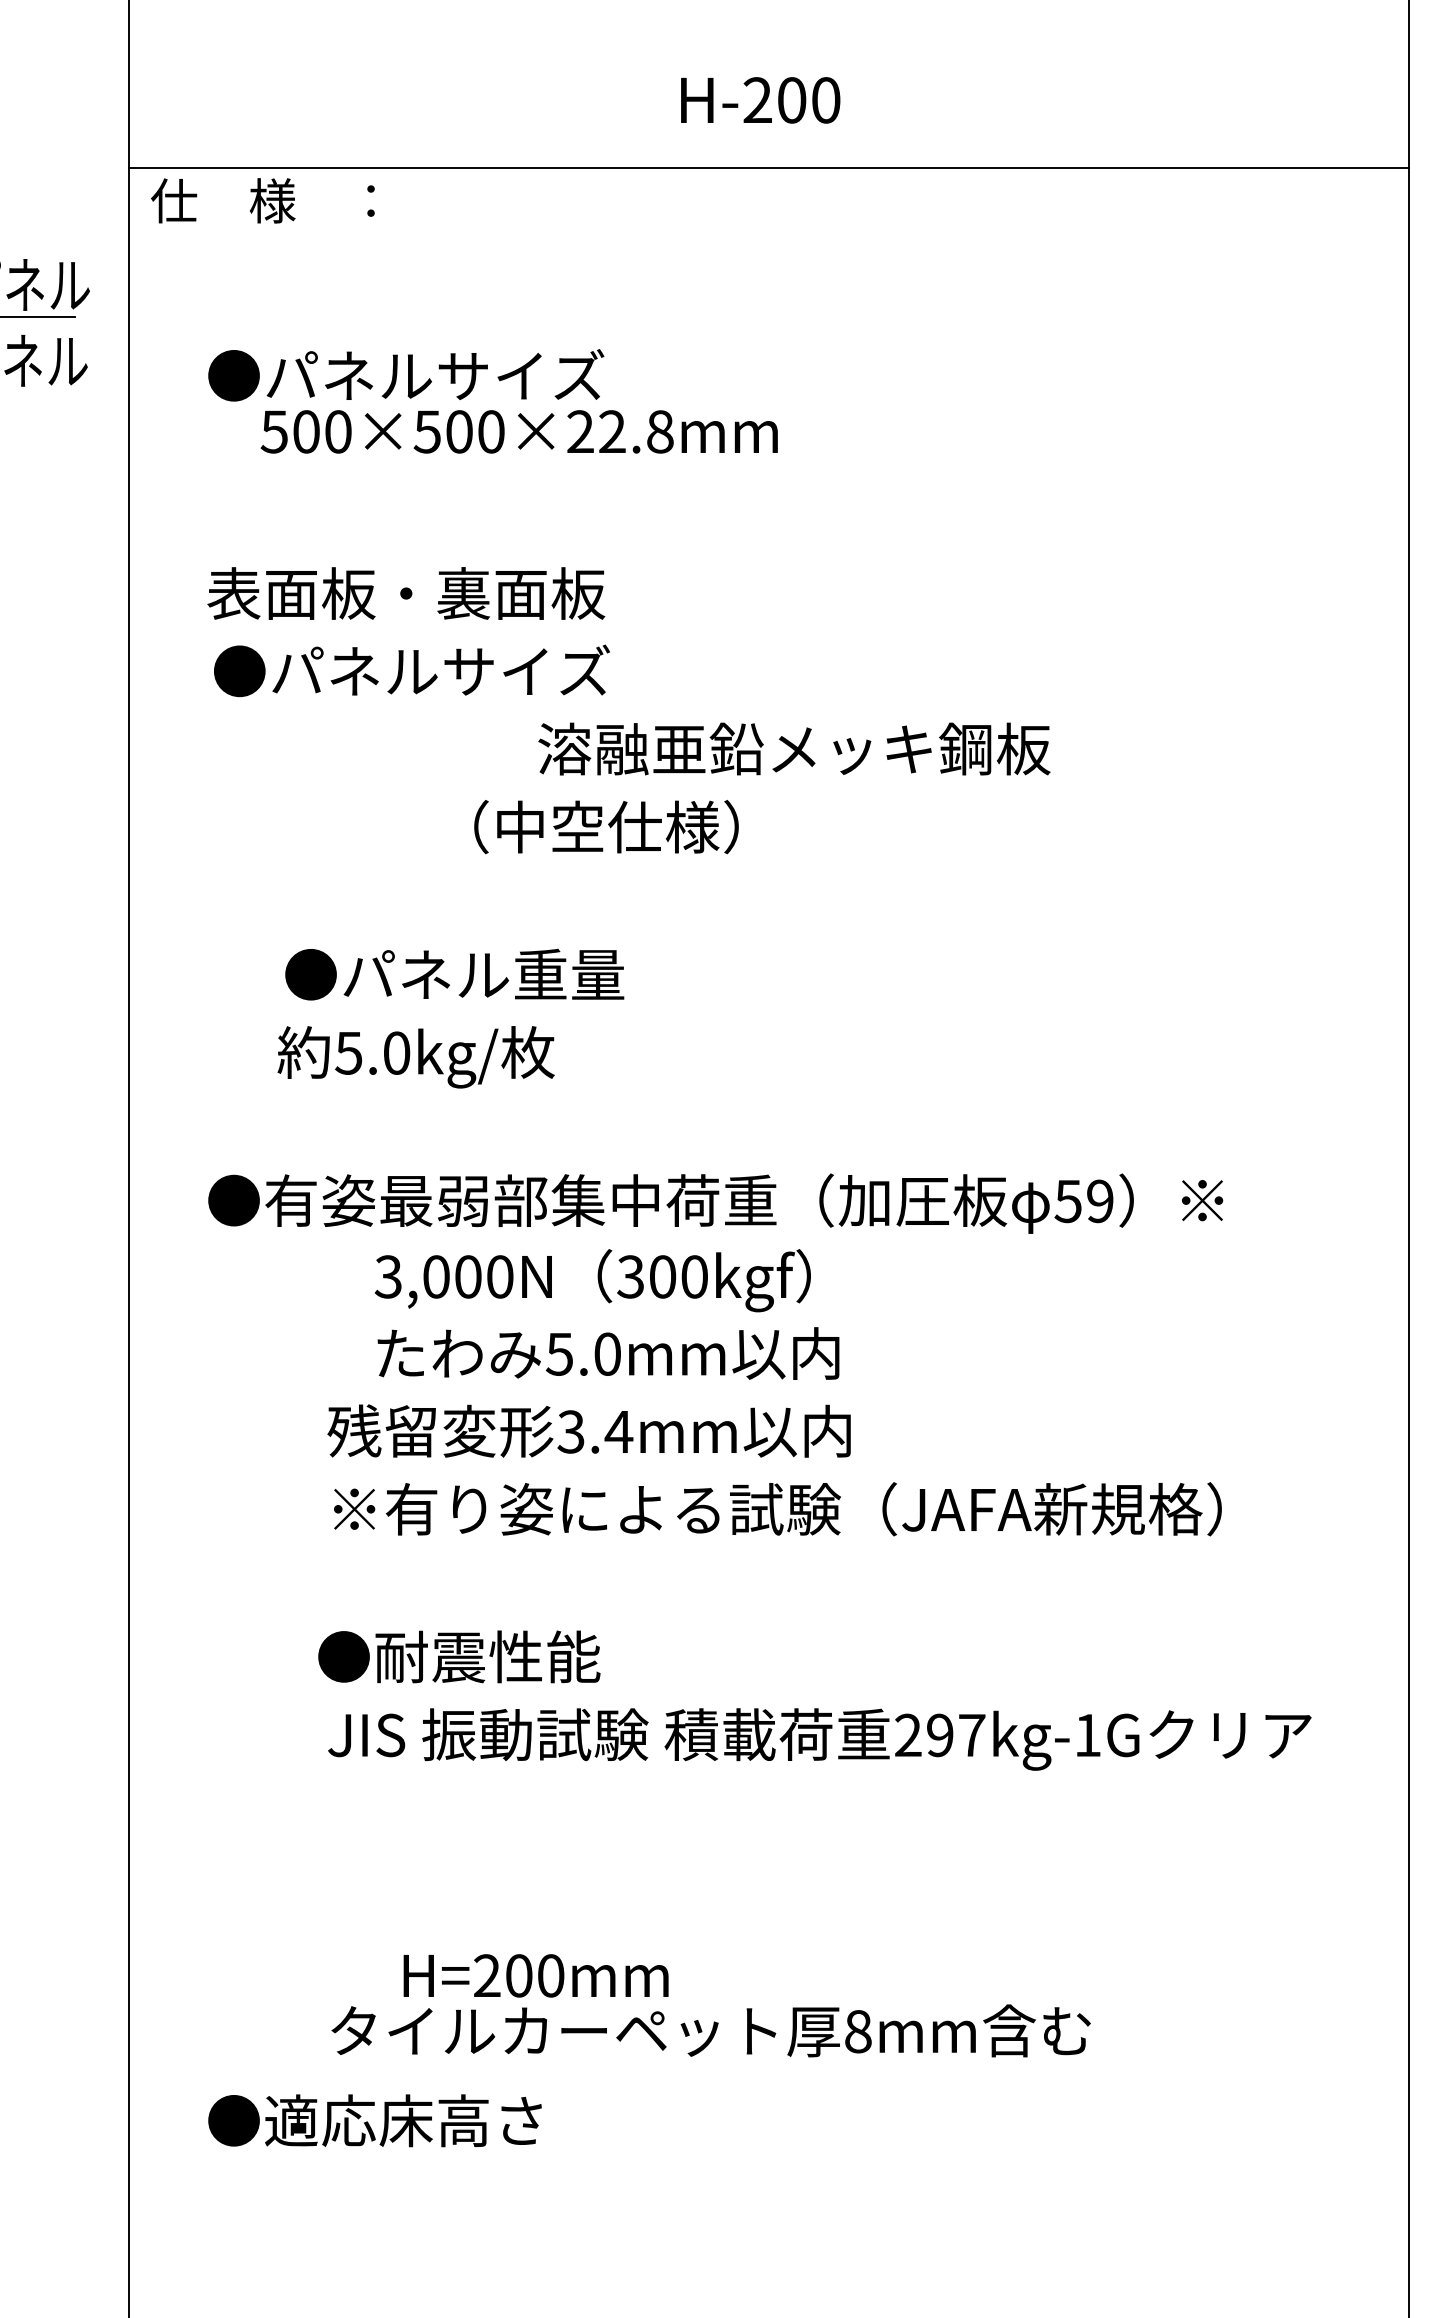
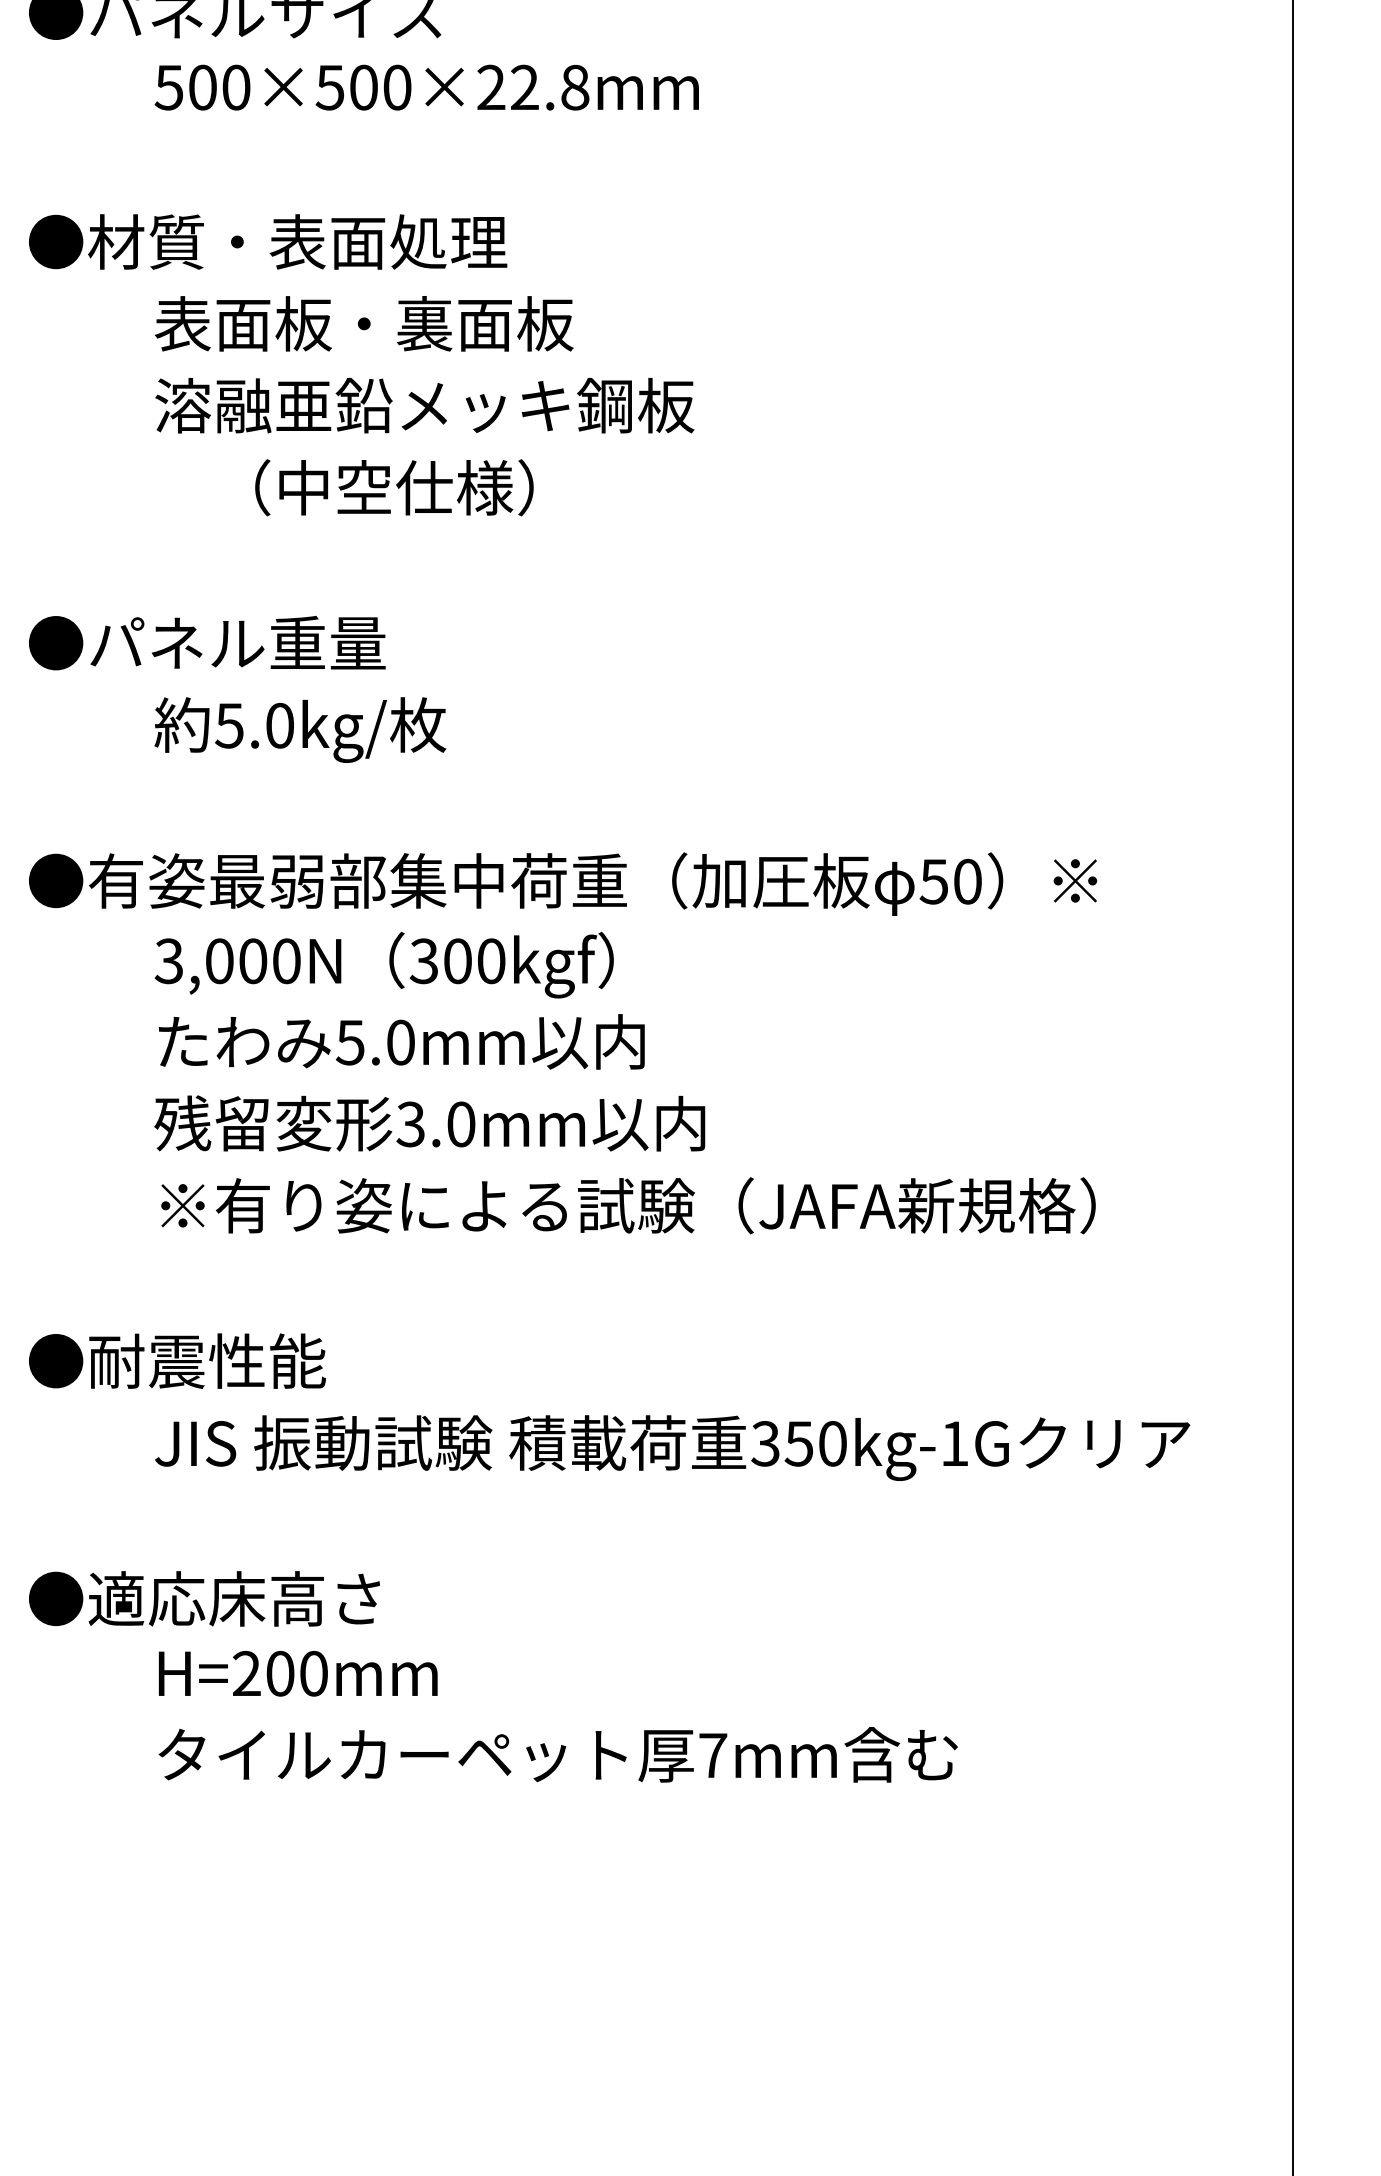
text: (518, 431) -> (425, 87), moved
text: (434, 593) -> (267, 241), 表面板・裏面板 -> ●材質・表面処理
text: (469, 670) -> (303, 322), ●パネルサイズ -> 表面板・裏面板
text: (794, 748) -> (424, 405), moved
text: (606, 827) -> (394, 488), moved
text: (454, 974) -> (207, 642), moved
text: (415, 1057) -> (299, 730), moved
text: (1100, 1201) -> (968, 881), 59 -> 50
text: (592, 1280) -> (383, 965), moved
text: (608, 1353) -> (401, 1041), moved
text: (618, 1431) -> (460, 1123), 3.4mm -> 3.0mm
text: (459, 1656) -> (177, 1360), moved
text: (939, 1735) -> (798, 1443), 297kg-1G -> 350kg-1G
text: (535, 1975) -> (297, 1673), moved
text: (858, 2031) -> (713, 1755), 8mm -> 7mm
text: (374, 2120) -> (203, 1598), moved

